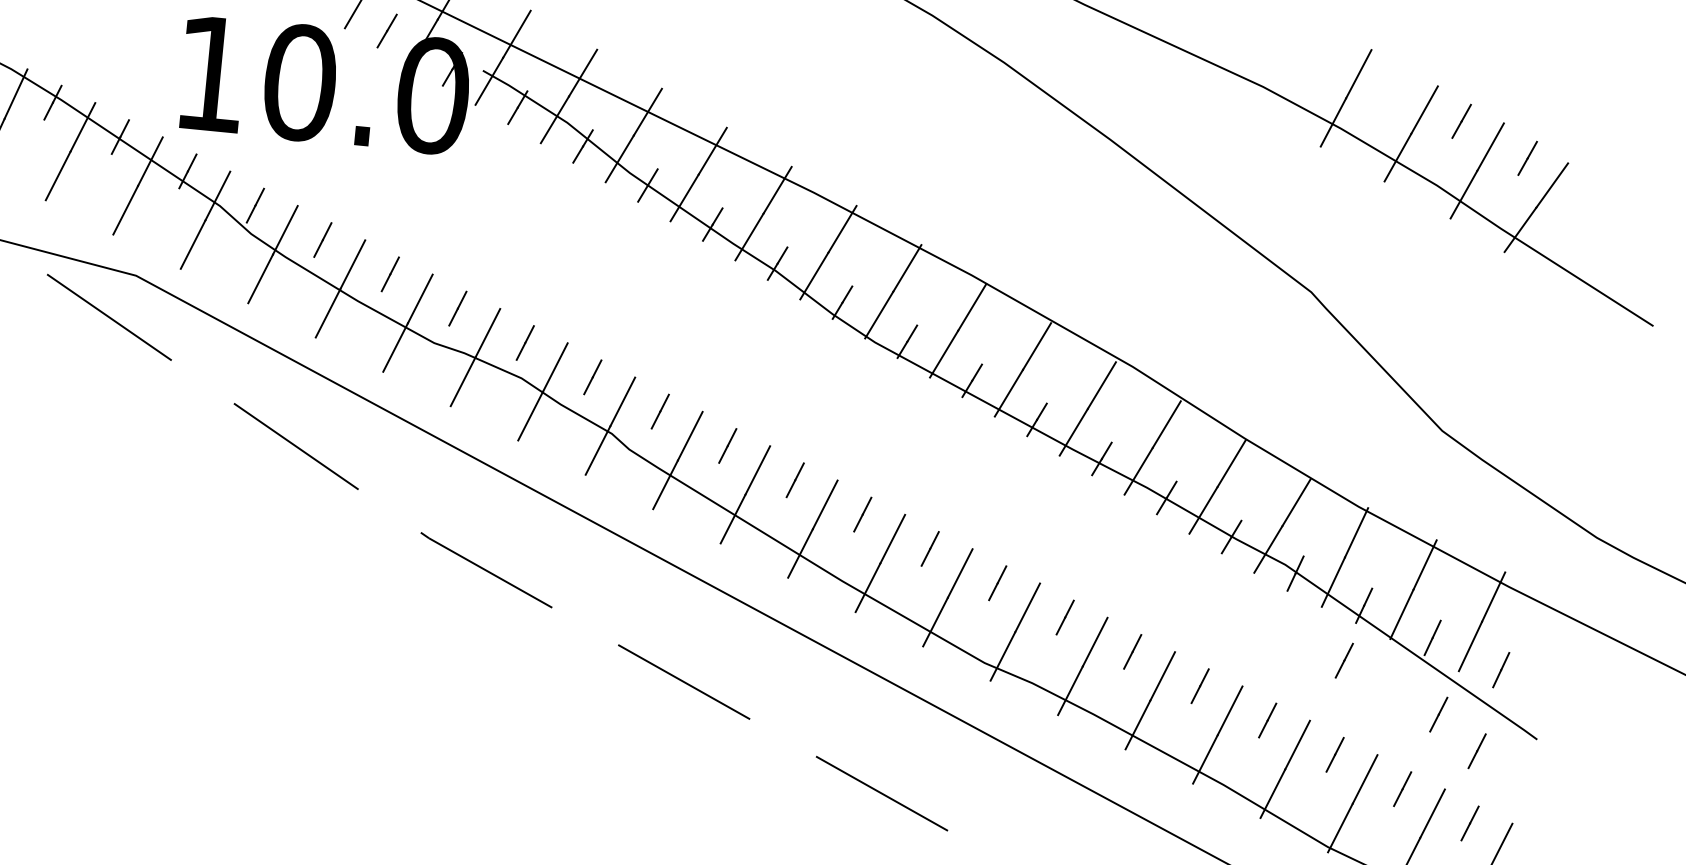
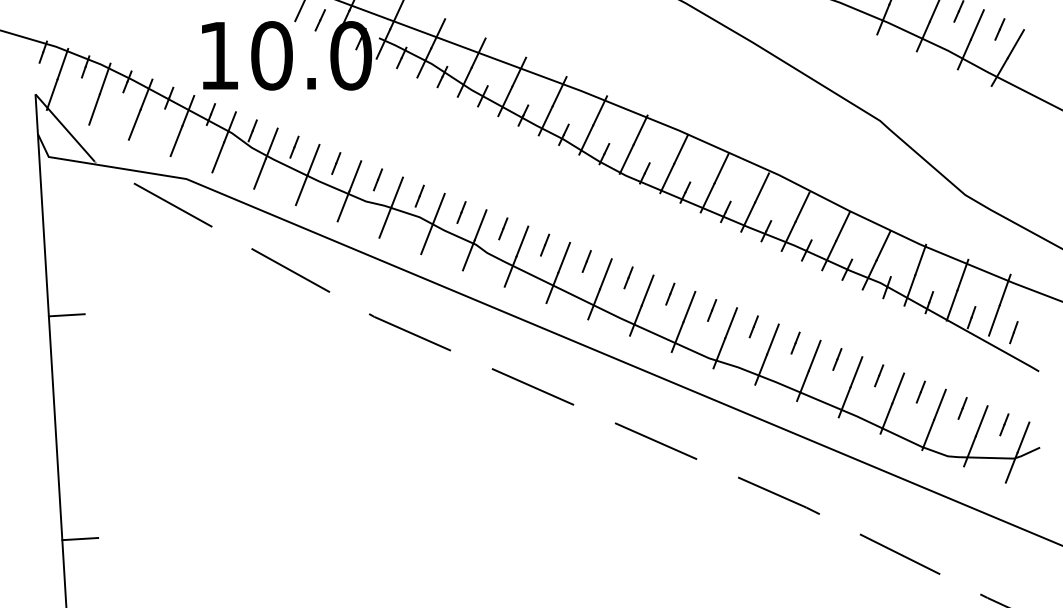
line: (1343, 659) -> (920, 335), removed
line: (1438, 714) -> (979, 362), removed
line: (1477, 750) -> (1004, 381), removed

